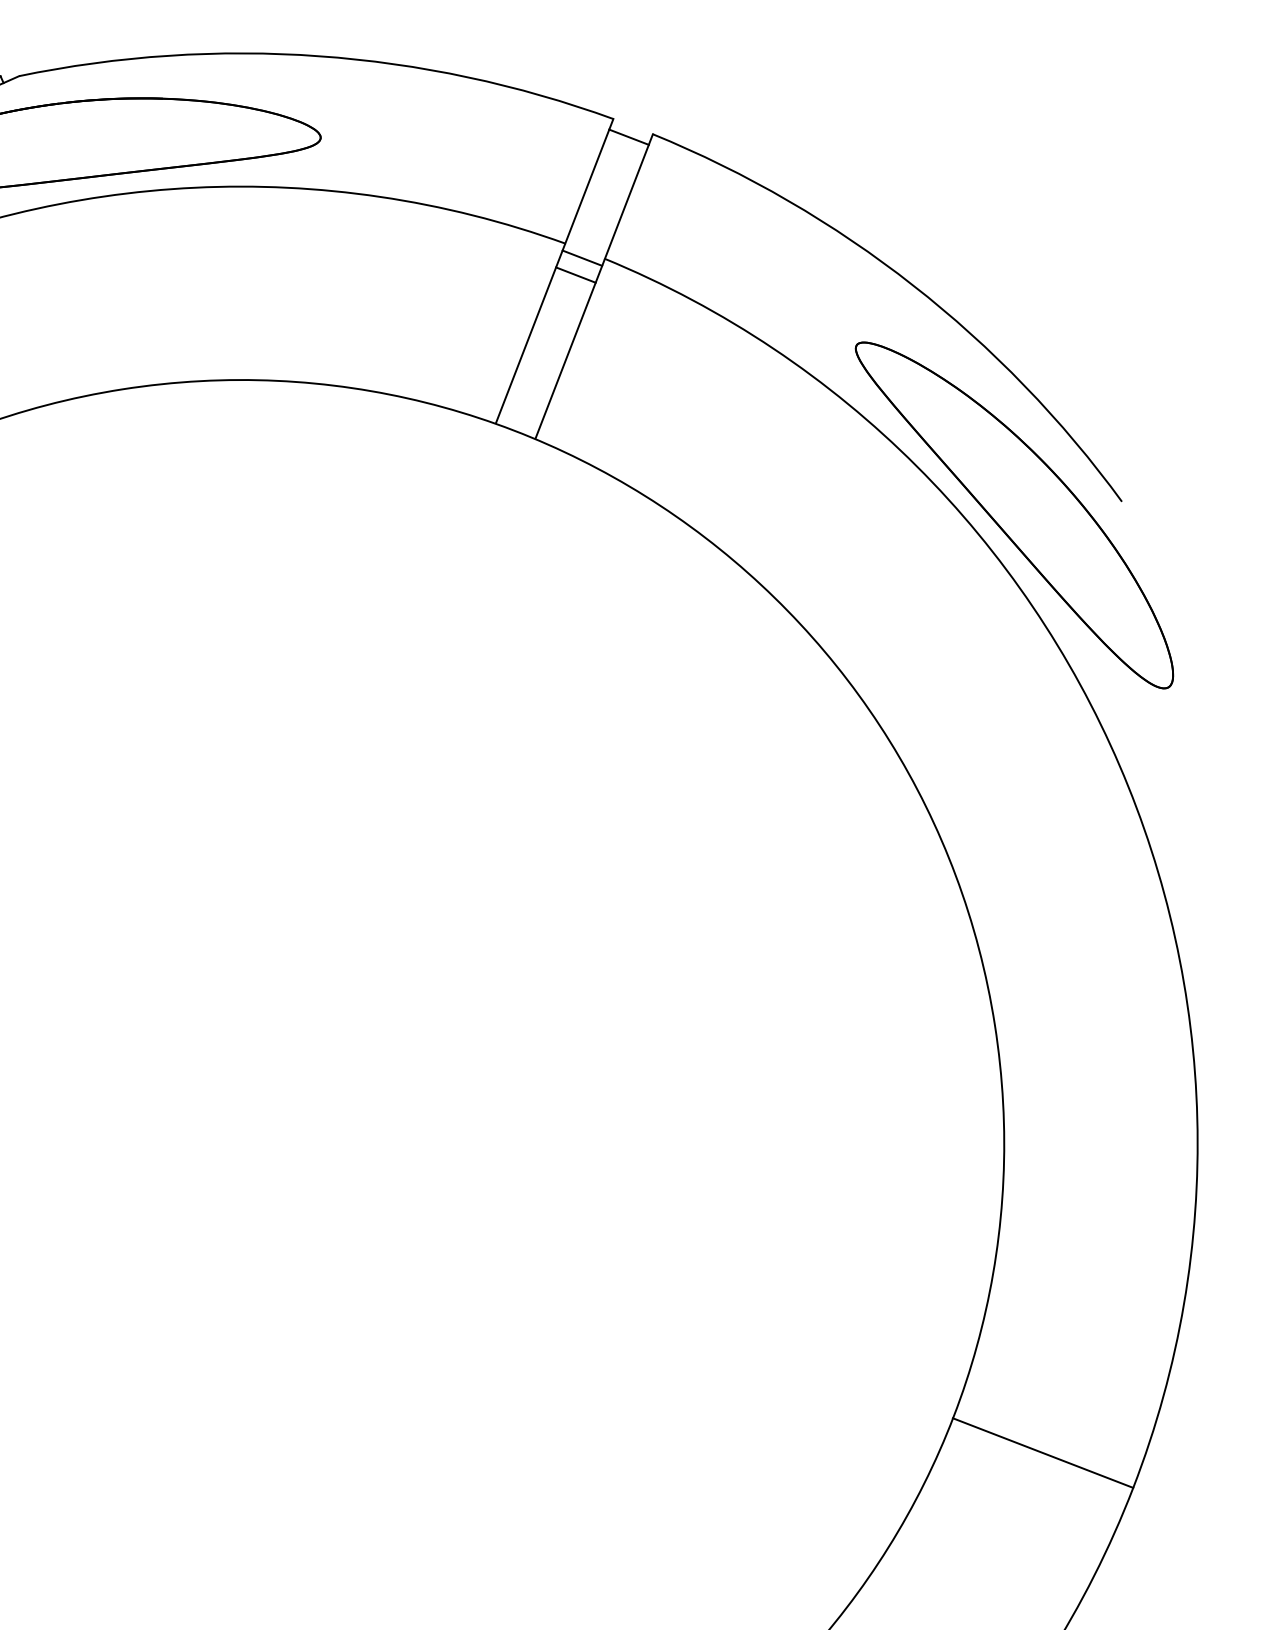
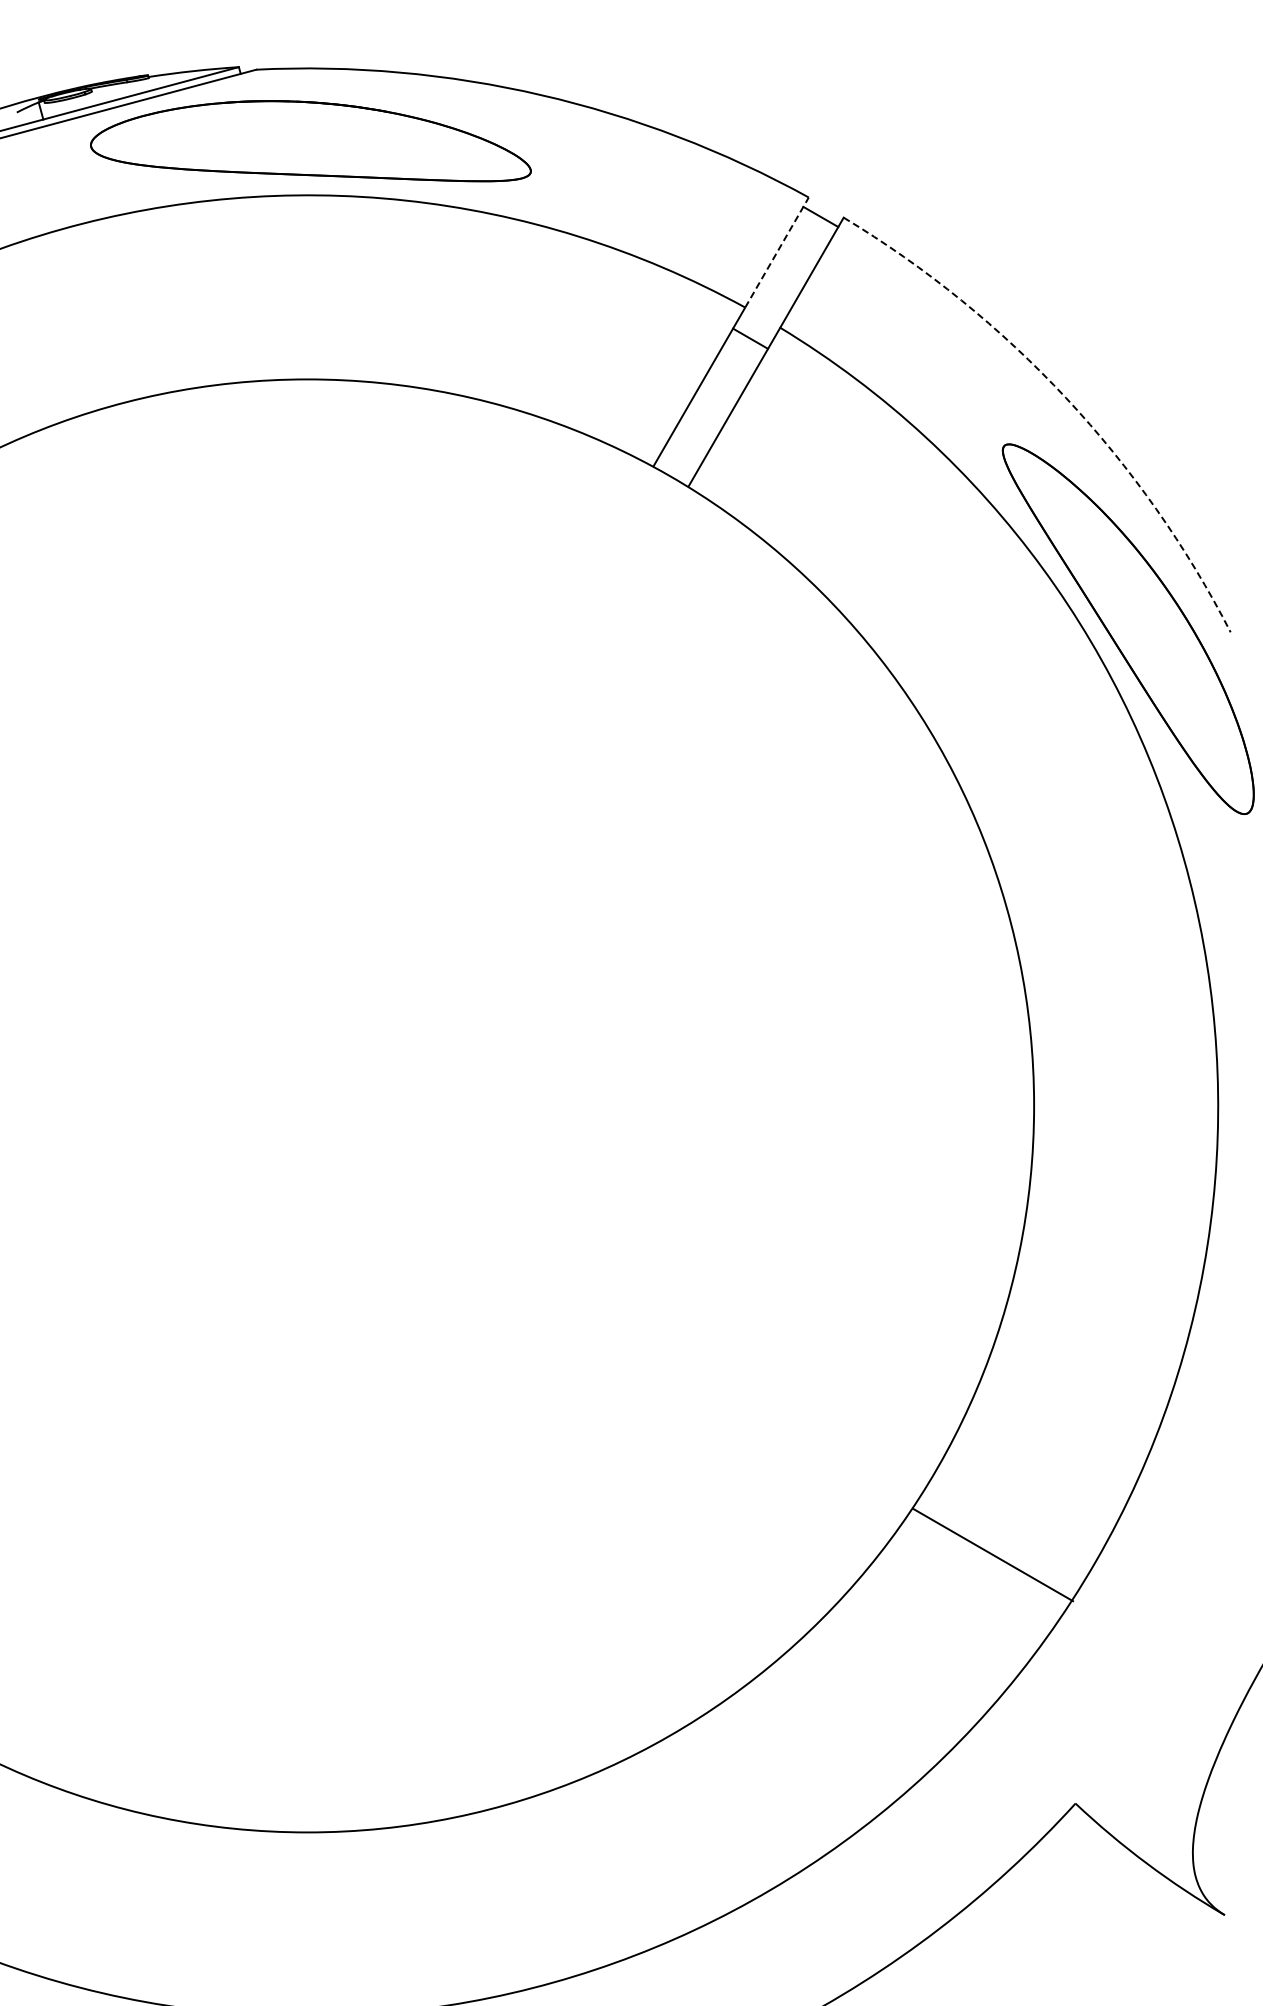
line: (589, 181) -> (777, 252), solid -> dashed
line: (581, 257) -> (758, 323), removed
arc: (913, 285) -> (1066, 398), solid -> dashed
line: (1043, 1453) -> (993, 1555), moved

